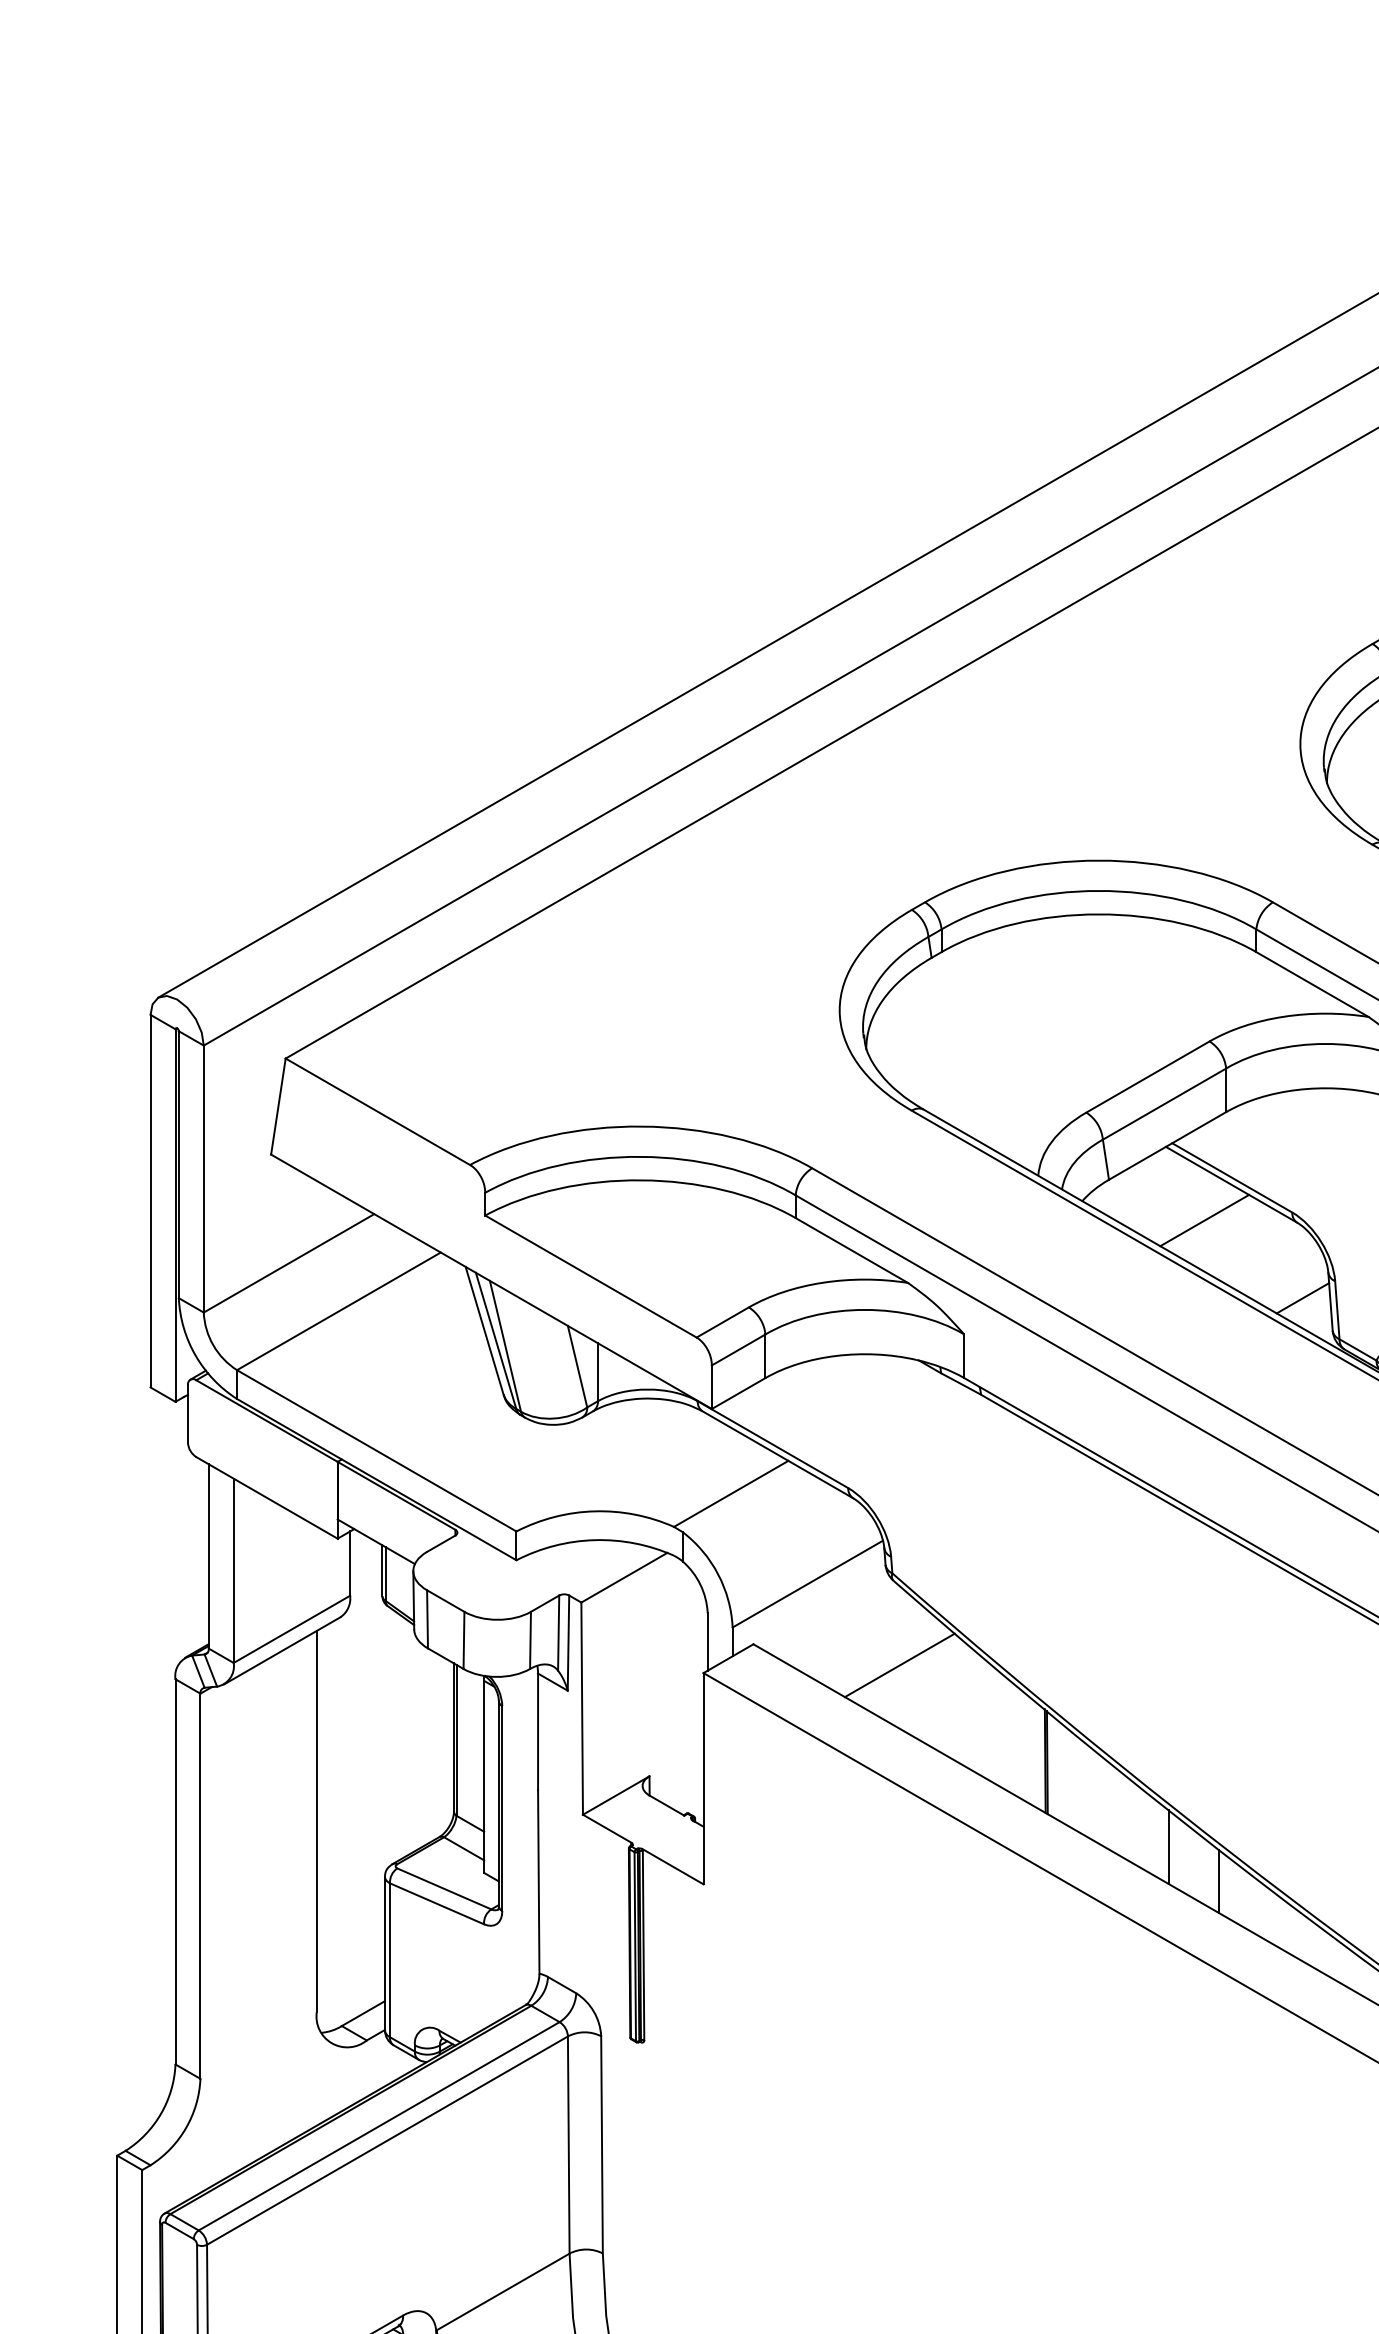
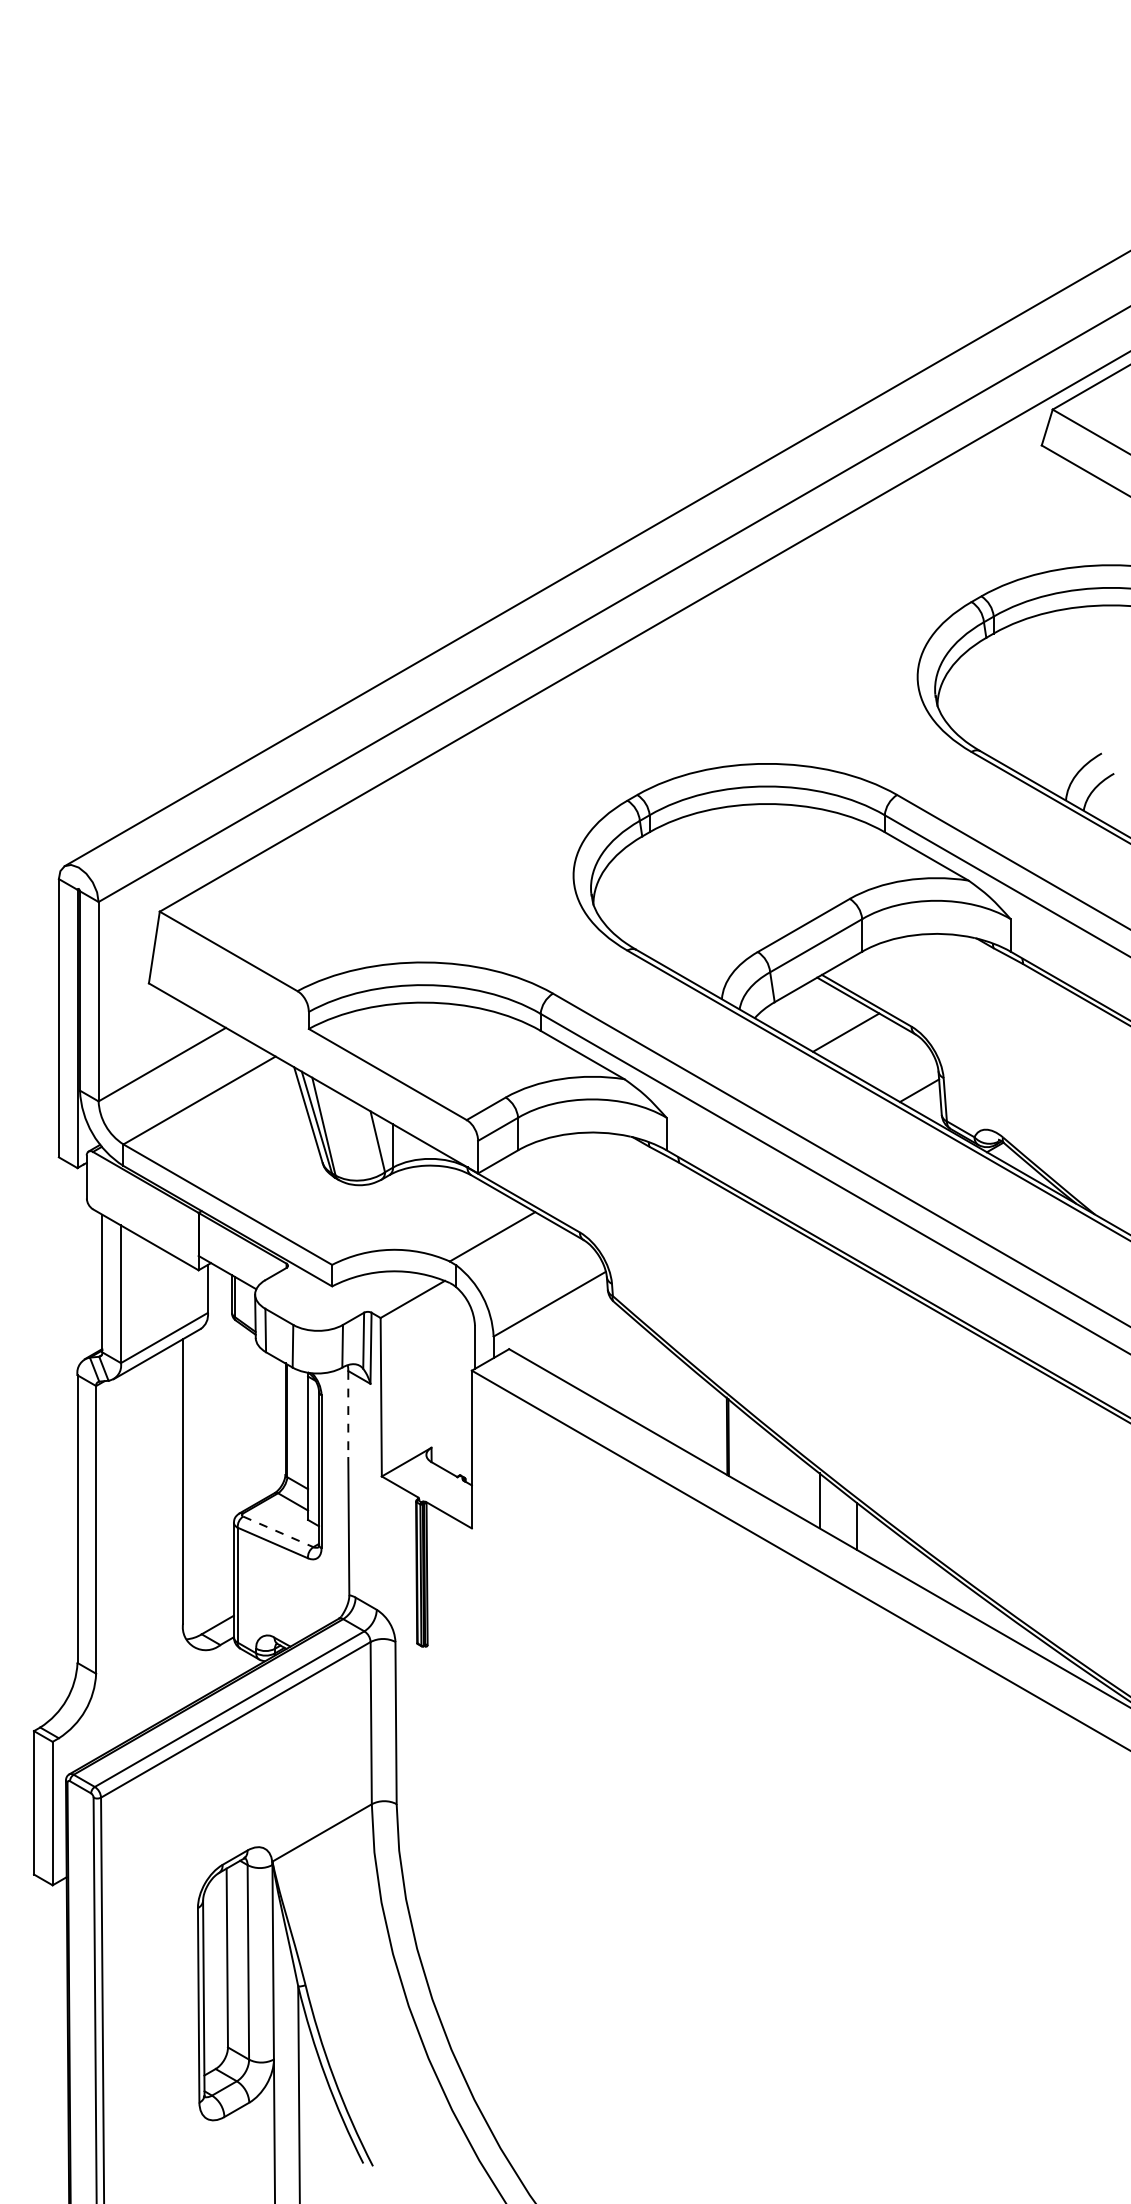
line: (899, 1664) -> (618, 1364), removed
line: (538, 1731) -> (348, 1414), solid -> dashed
line: (444, 1889) -> (278, 1532), solid -> dashed

